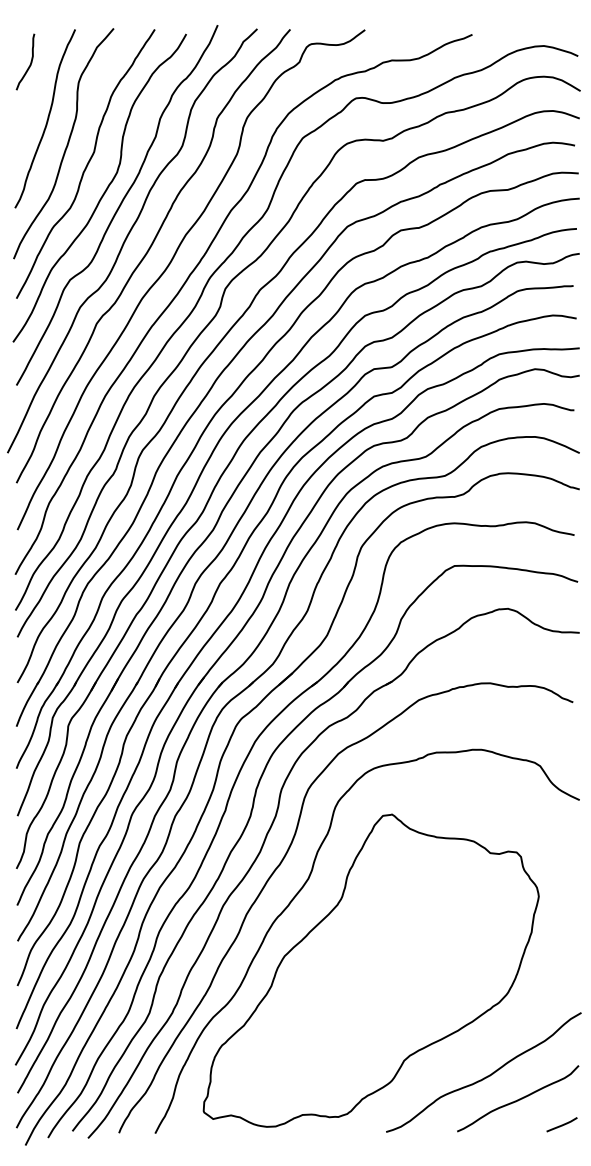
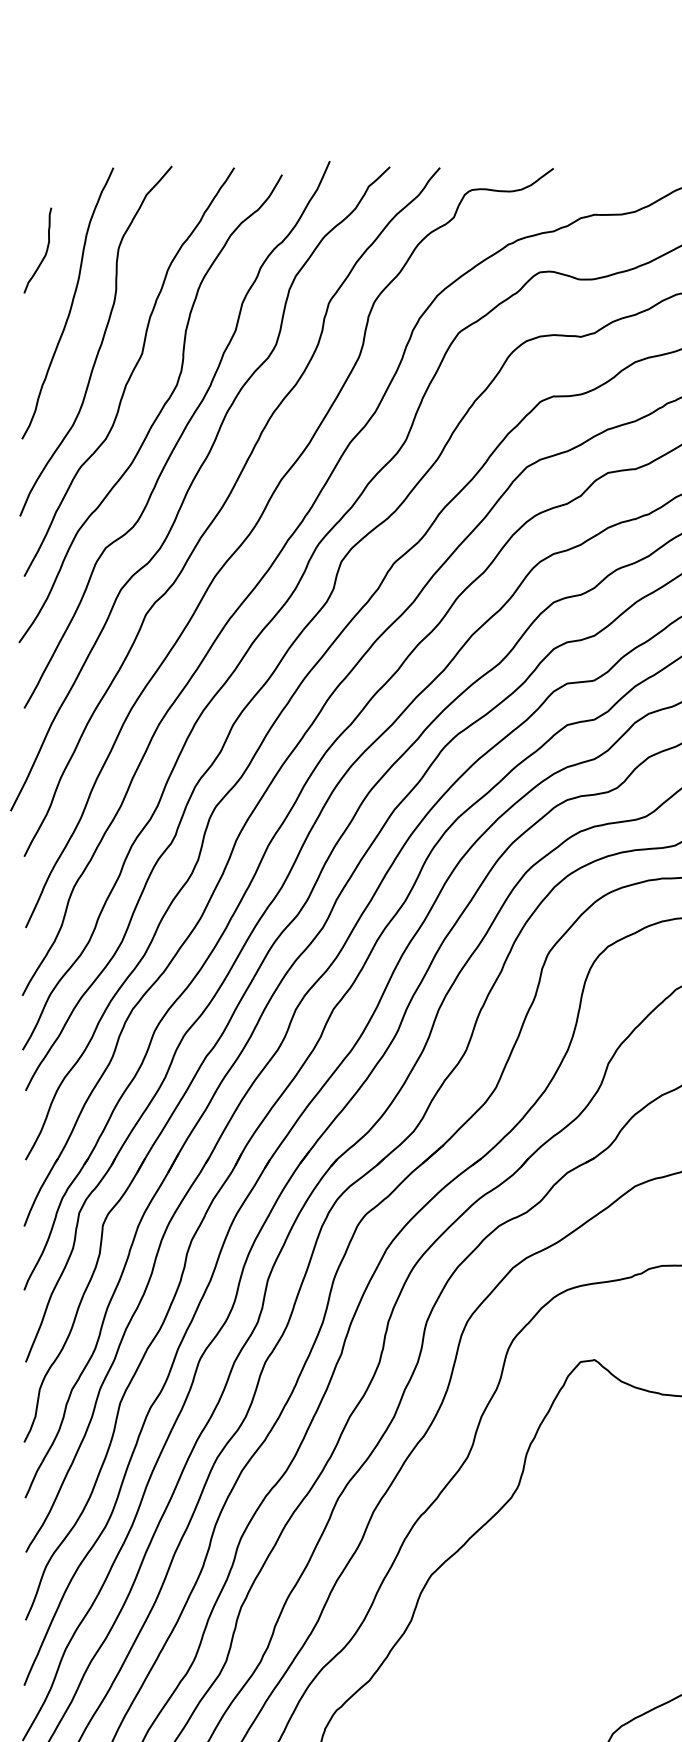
curve: (30, 61) -> (45, 249), moved

